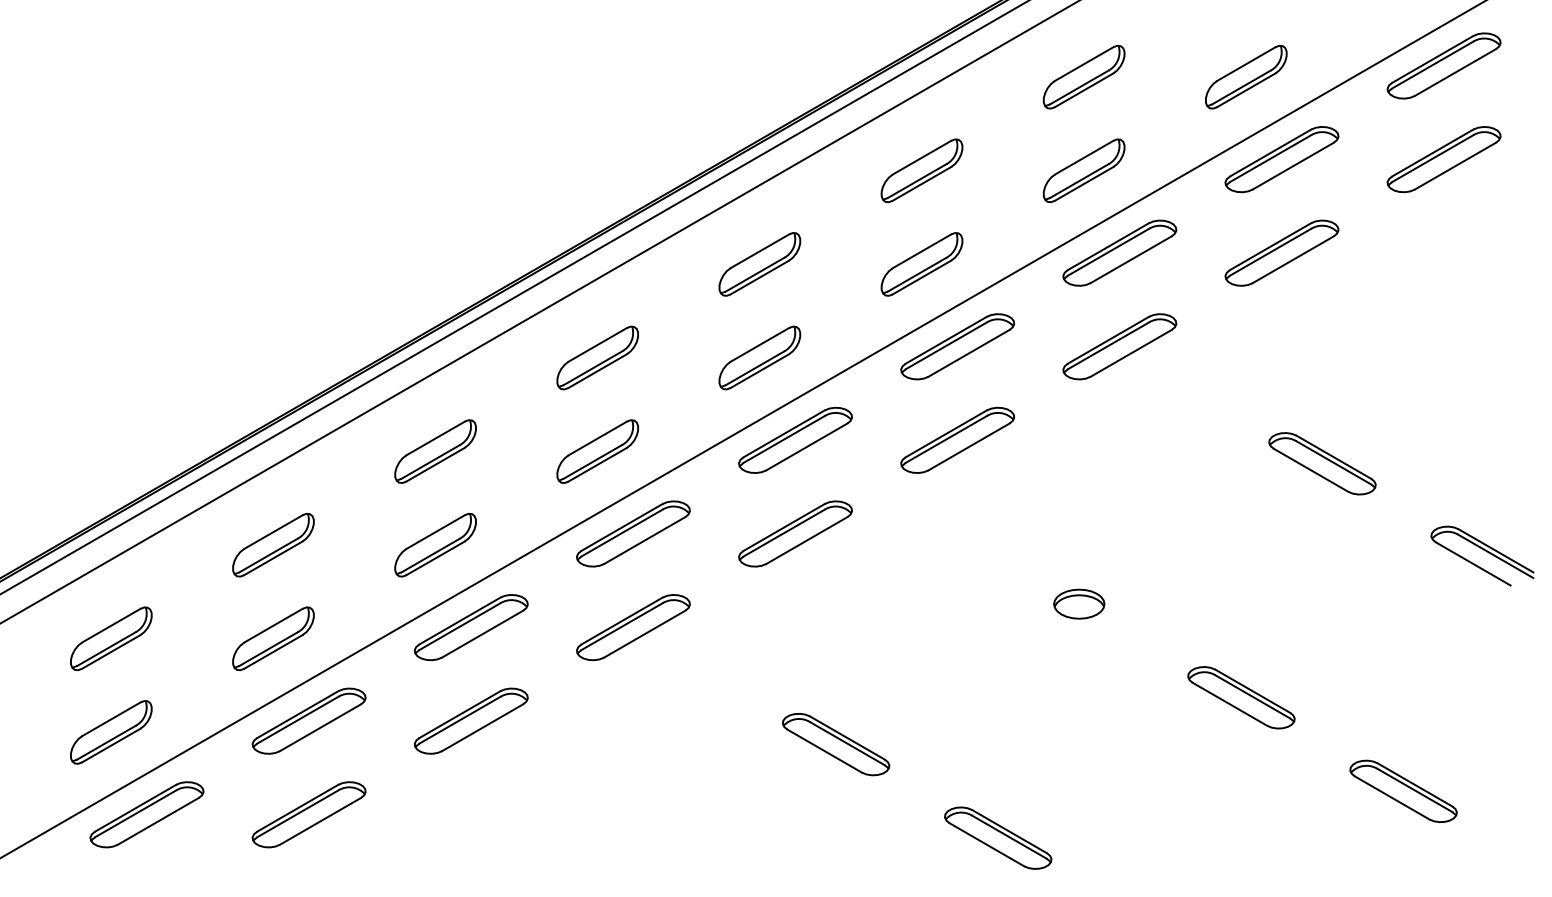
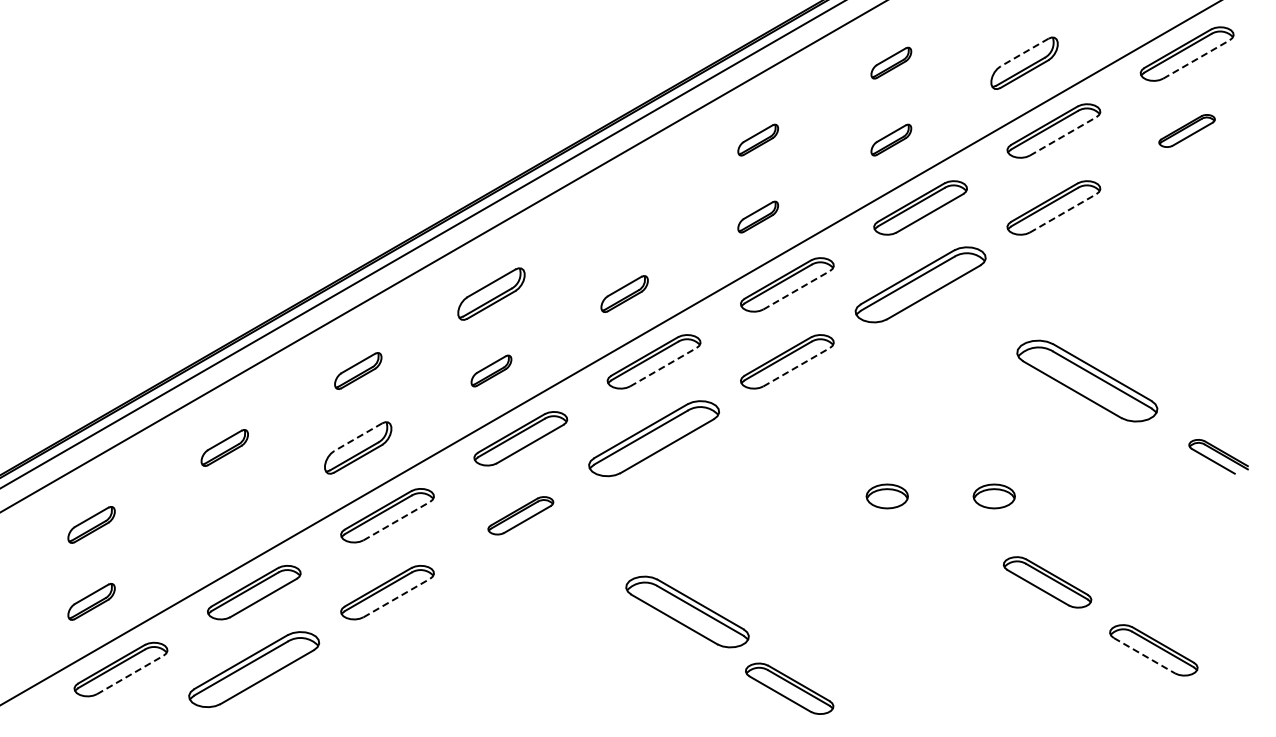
line: (1246, 64) -> (1024, 52), solid -> dashed
line: (1455, 72) -> (1196, 59), solid -> dashed
part: (1084, 76) -> (891, 62), size x0.6
part: (1443, 158) -> (1186, 130), size x0.6
line: (1293, 166) -> (1063, 136), solid -> dashed
part: (922, 169) -> (758, 139), size x0.6
part: (1084, 169) -> (891, 139), size x0.6
line: (1293, 259) -> (1063, 213), solid -> dashed
part: (759, 263) -> (624, 216), removed
part: (922, 263) -> (758, 216), size x0.6
part: (1119, 346) -> (920, 284), size x1.4
line: (970, 353) -> (797, 290), solid -> dashed
part: (759, 357) -> (624, 293), size x0.7
line: (807, 446) -> (663, 366), solid -> dashed
line: (970, 446) -> (797, 366), solid -> dashed
part: (435, 450) -> (358, 370), size x0.7
part: (597, 450) -> (491, 370), size x0.6
part: (1321, 463) -> (1086, 380), size x1.6
line: (435, 532) -> (358, 437), solid -> dashed
part: (794, 533) -> (653, 438), size x1.4
part: (272, 544) -> (224, 447), size x0.7
part: (1482, 555) -> (1218, 456), size x0.7
part: (1208, 604) -> (993, 496), added
part: (633, 627) -> (520, 515), size x0.7
line: (483, 633) -> (397, 520), solid -> dashed
part: (111, 638) -> (91, 524), size x0.7
part: (272, 638) -> (224, 524), removed
part: (1241, 697) -> (1047, 582), moved
line: (483, 727) -> (397, 597), solid -> dashed
part: (111, 731) -> (91, 601), size x0.7
part: (835, 744) -> (686, 611), size x1.4
line: (1392, 798) -> (1144, 656), solid -> dashed
part: (309, 814) -> (254, 669), size x1.4
line: (158, 820) -> (130, 674), solid -> dashed
part: (998, 837) -> (789, 688), moved

